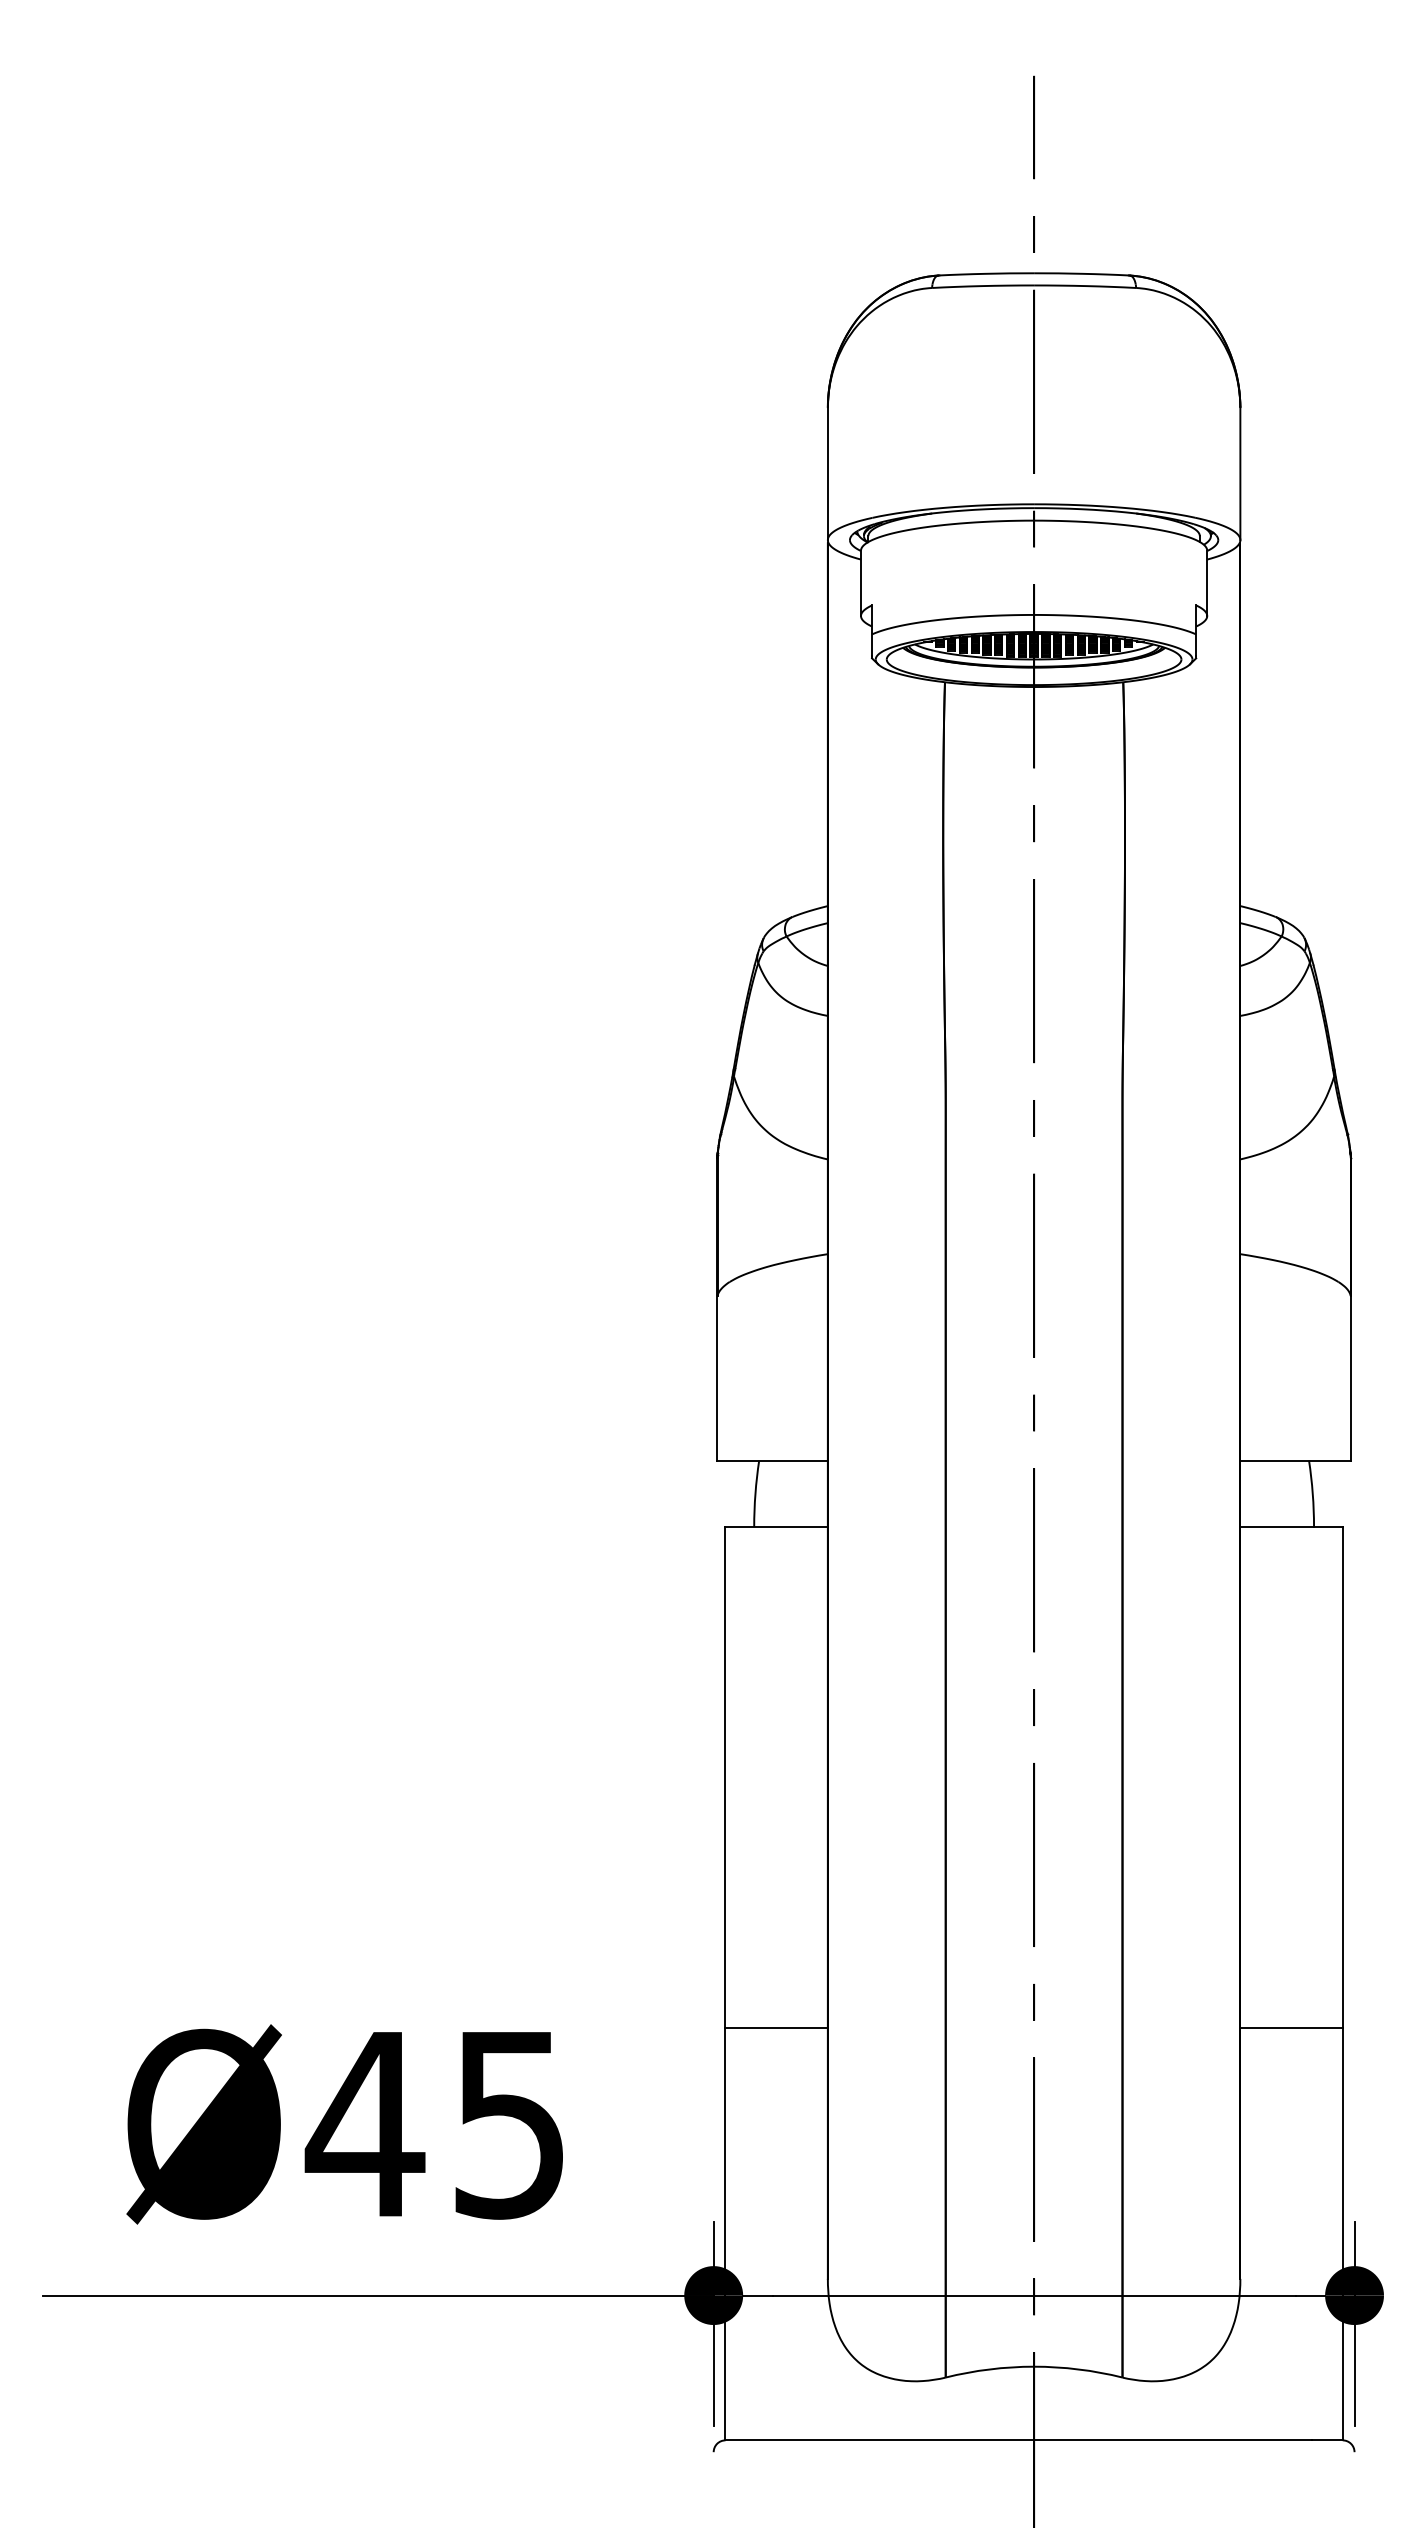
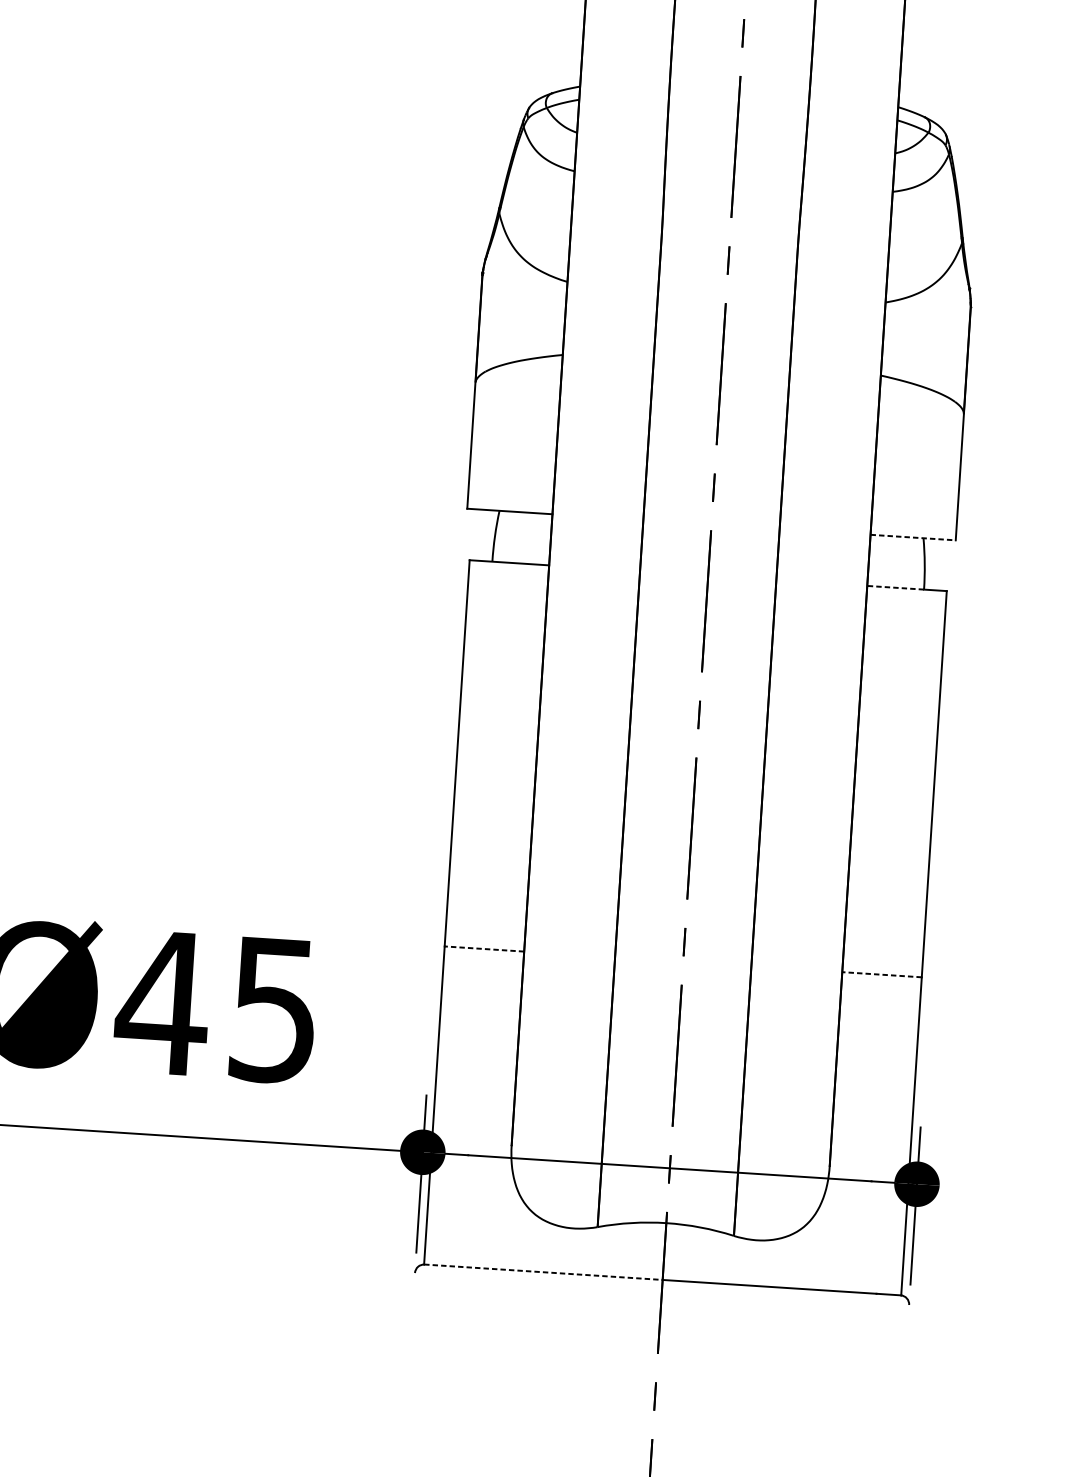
line: (1296, 1460) -> (913, 537), solid -> dashed
line: (1277, 1527) -> (895, 588), solid -> dashed
line: (776, 2027) -> (484, 948), solid -> dashed
line: (1291, 2027) -> (881, 974), solid -> dashed
line: (879, 2440) -> (543, 1272), solid -> dashed

